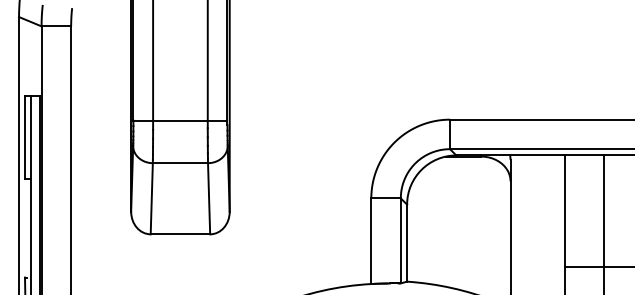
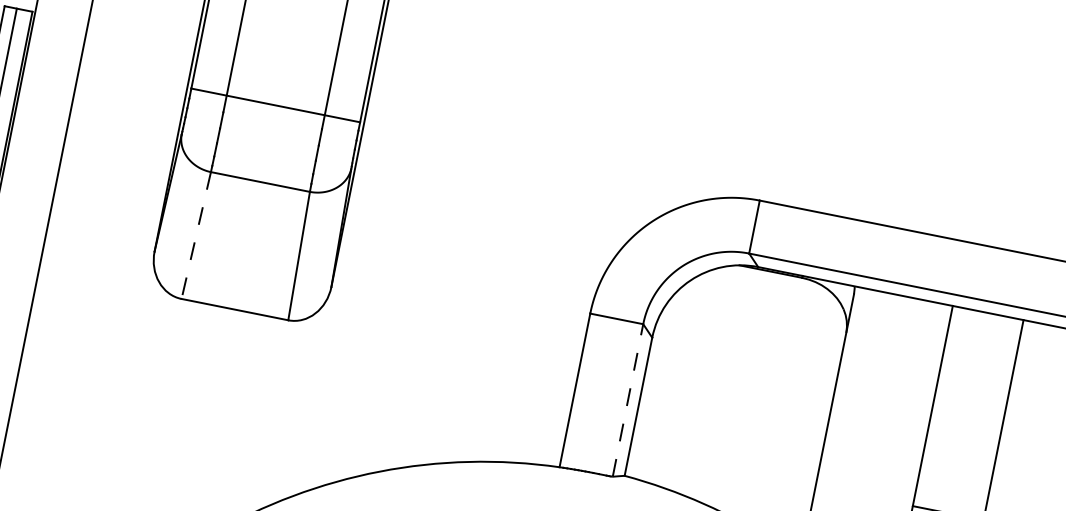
line: (151, 198) -> (195, 234), solid -> dashed
line: (400, 240) -> (627, 399), solid -> dashed

